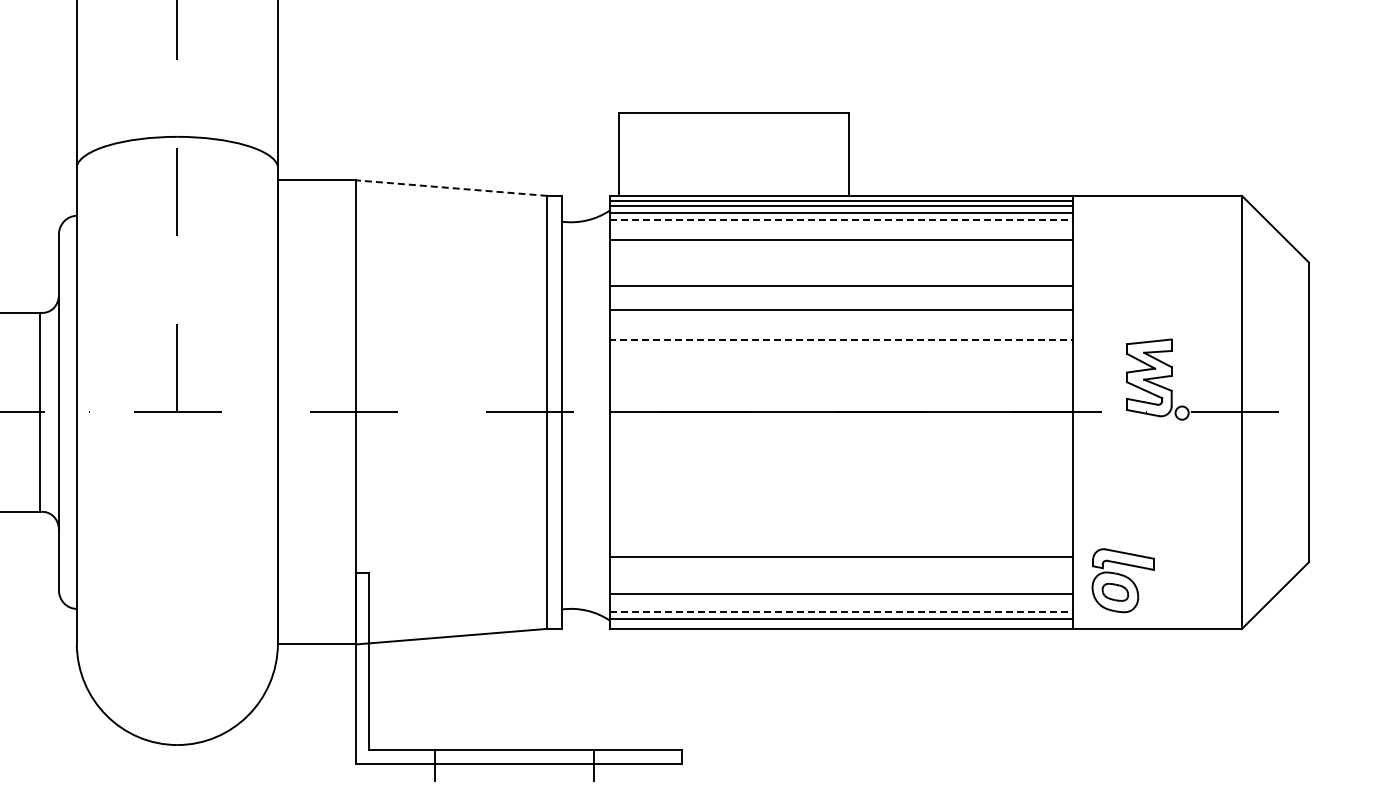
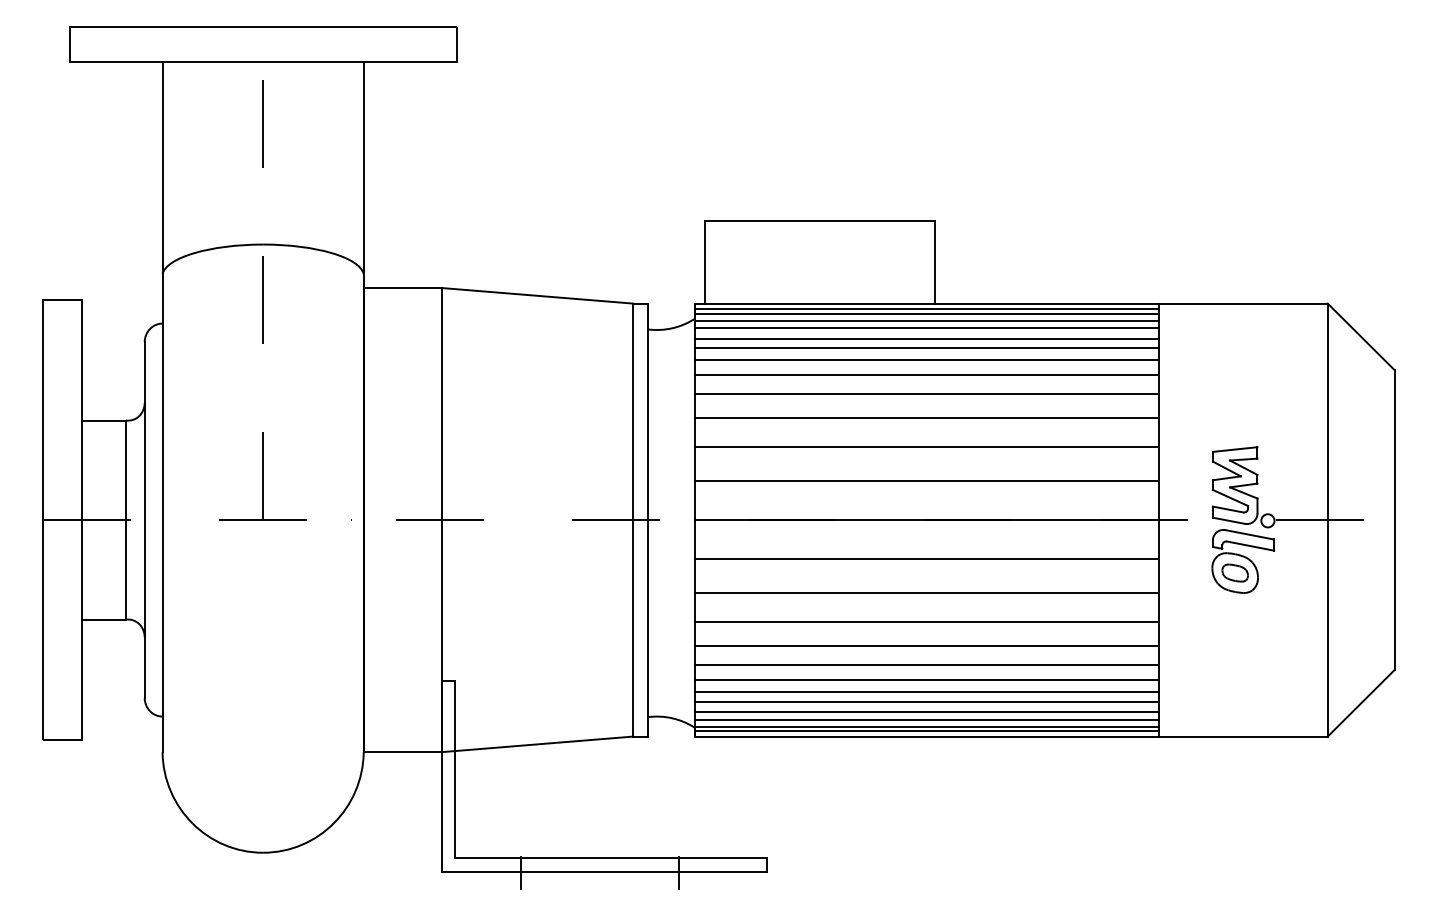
line: (450, 187) -> (536, 295), dashed -> solid
line: (841, 220) -> (927, 328), dashed -> solid
line: (840, 230) -> (926, 338), added
line: (840, 252) -> (926, 360), added
line: (840, 267) -> (926, 375), added
line: (840, 339) -> (926, 447), dashed -> solid
line: (840, 372) -> (926, 480), added
line: (840, 451) -> (926, 559), added
line: (840, 484) -> (926, 592), added
line: (840, 514) -> (926, 622), added
line: (840, 538) -> (926, 646), added
line: (840, 572) -> (926, 680), added
part: (1122, 580) -> (1242, 561), moved
line: (840, 584) -> (926, 692), added
line: (840, 604) -> (926, 712), added
line: (841, 611) -> (927, 719), dashed -> solid
line: (840, 623) -> (926, 731), added

